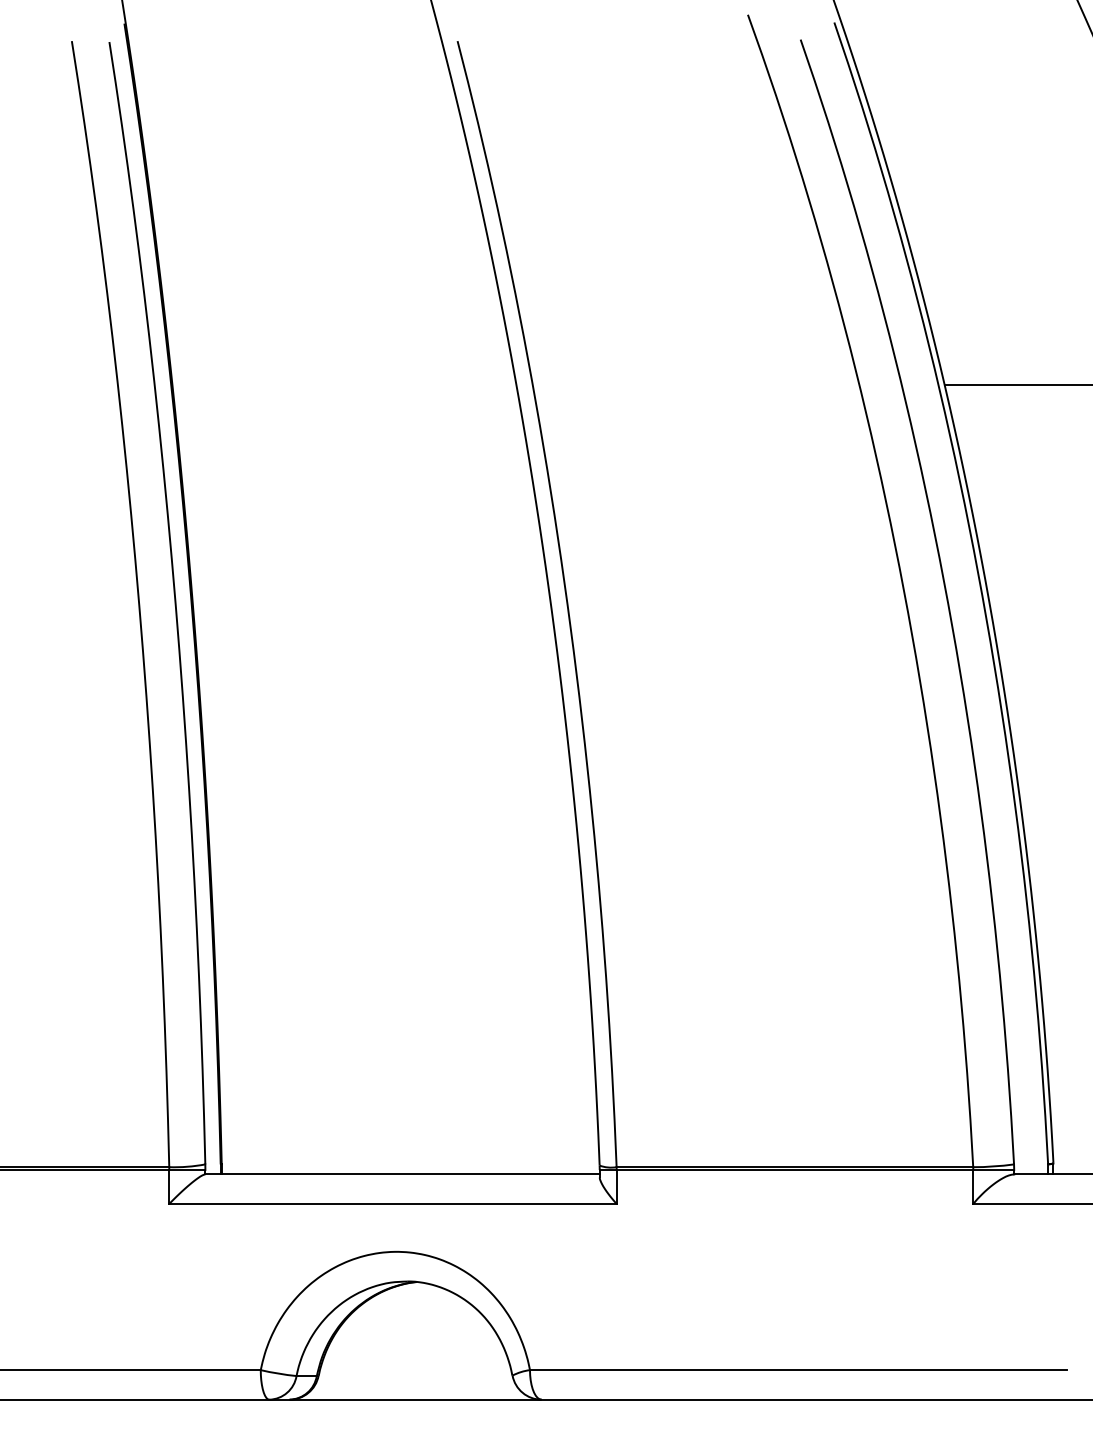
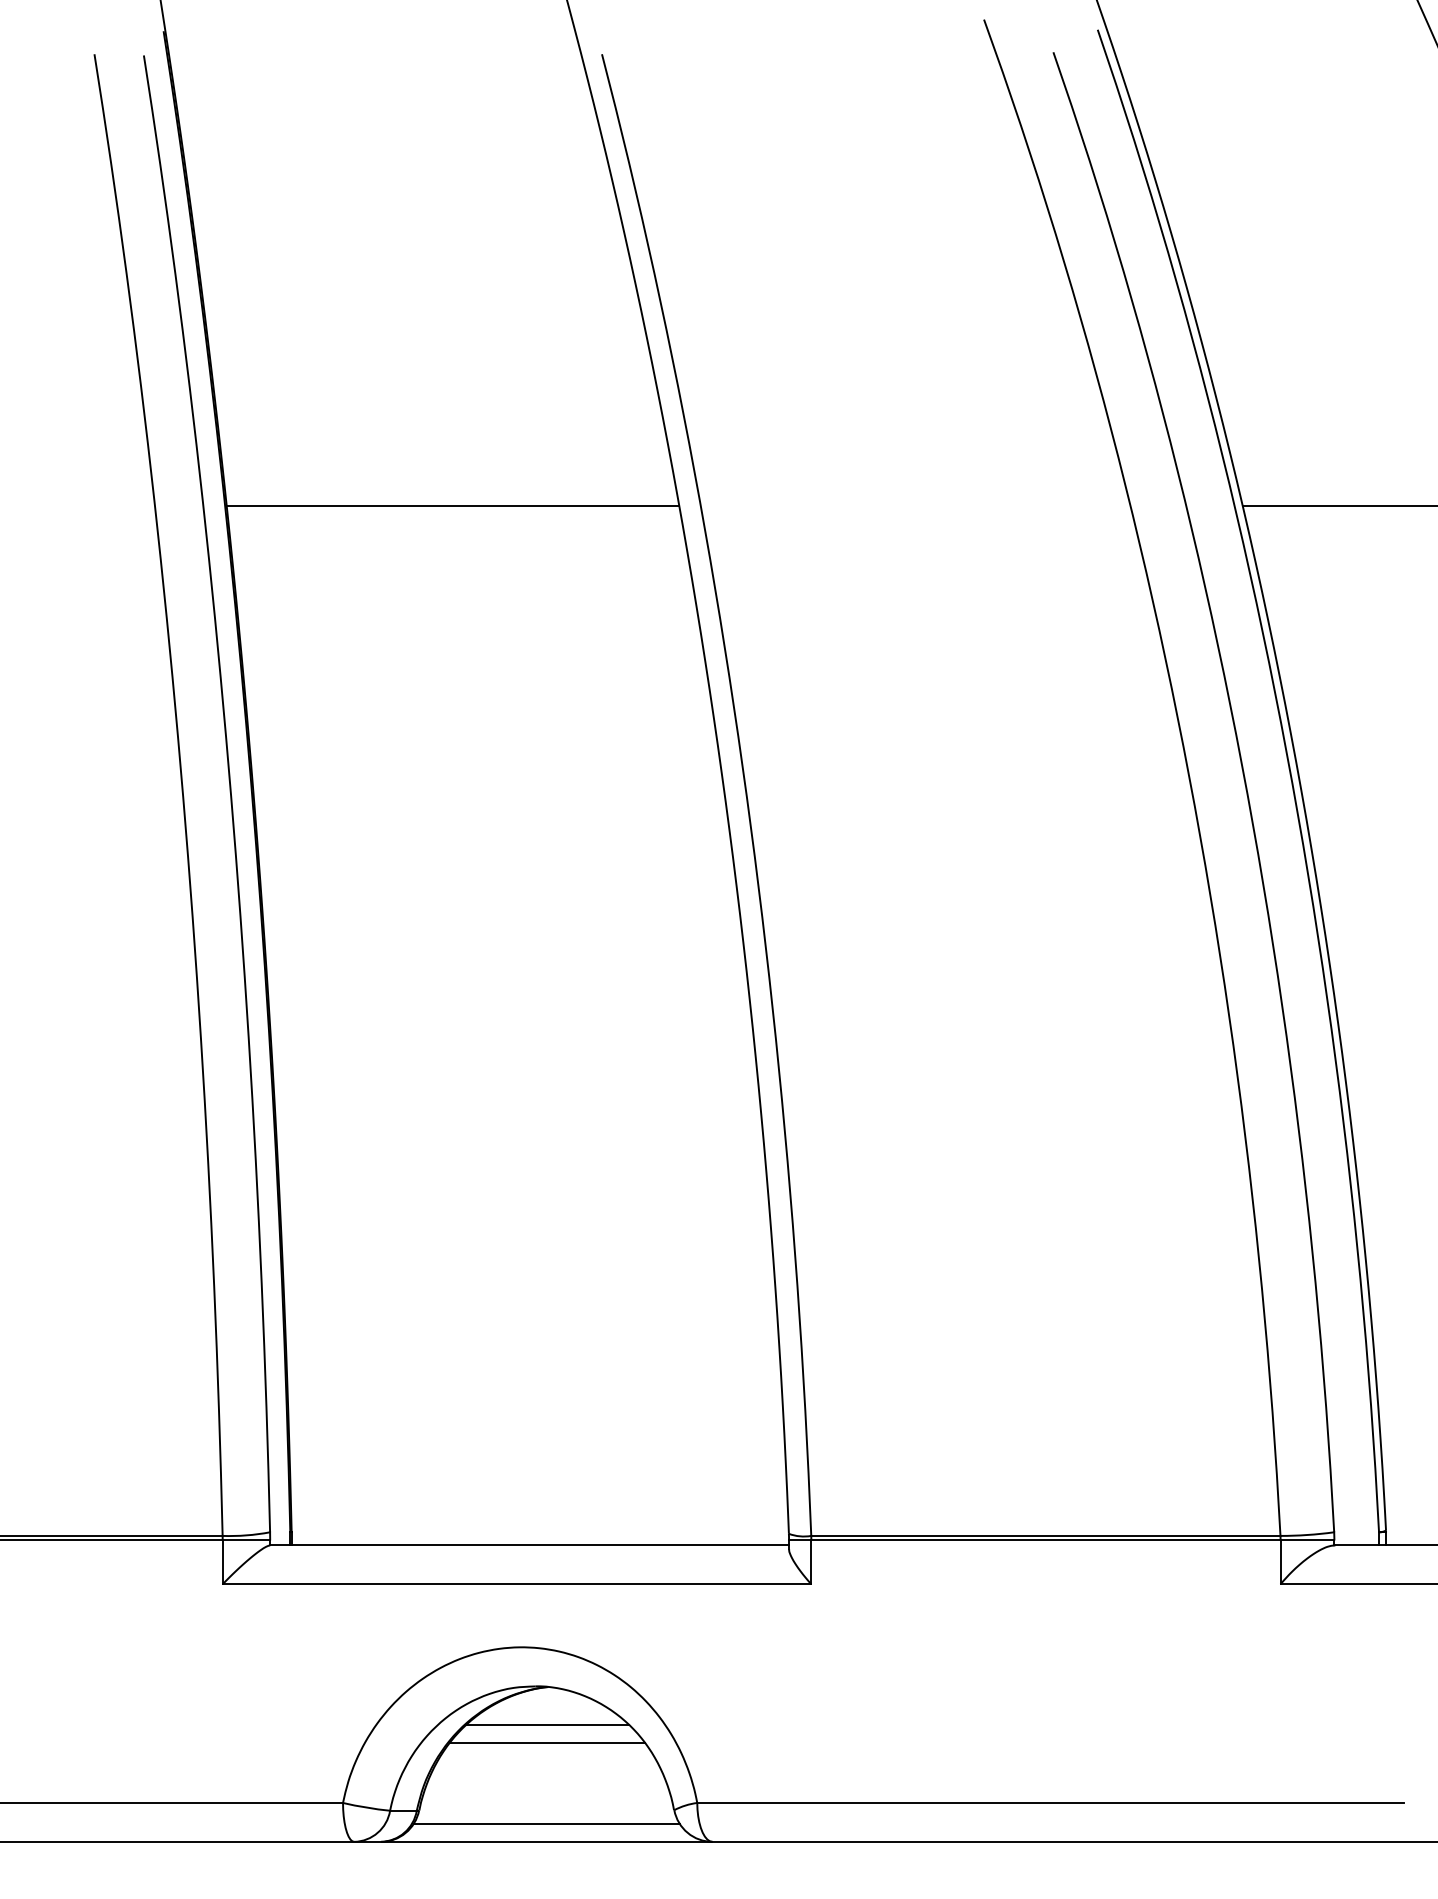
line: (344, 384) -> (453, 506), added
line: (416, 1310) -> (547, 1724), added
line: (415, 1324) -> (546, 1742), added
line: (415, 1386) -> (546, 1824), added

